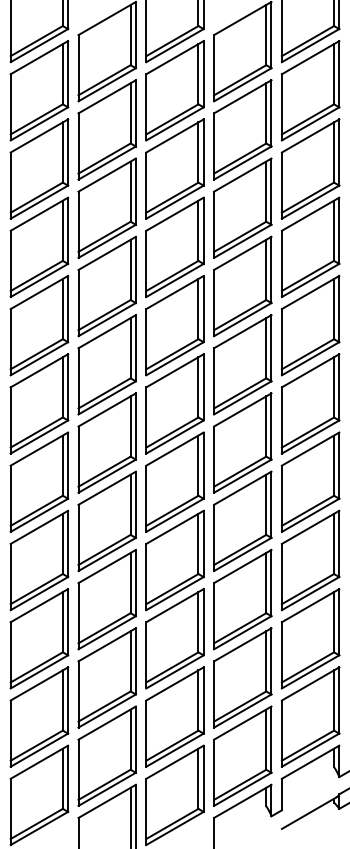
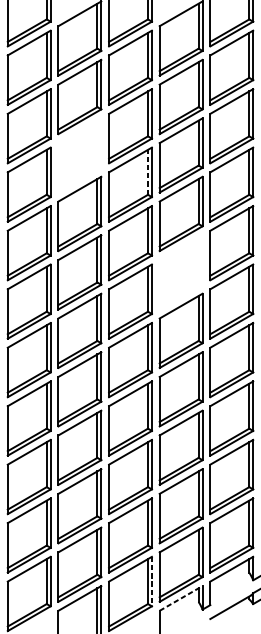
part: (106, 207) -> (79, 154), removed
line: (198, 230) -> (148, 172), solid -> dashed
part: (242, 364) -> (180, 272), removed
line: (203, 779) -> (151, 582), solid -> dashed
line: (243, 801) -> (181, 598), solid -> dashed

